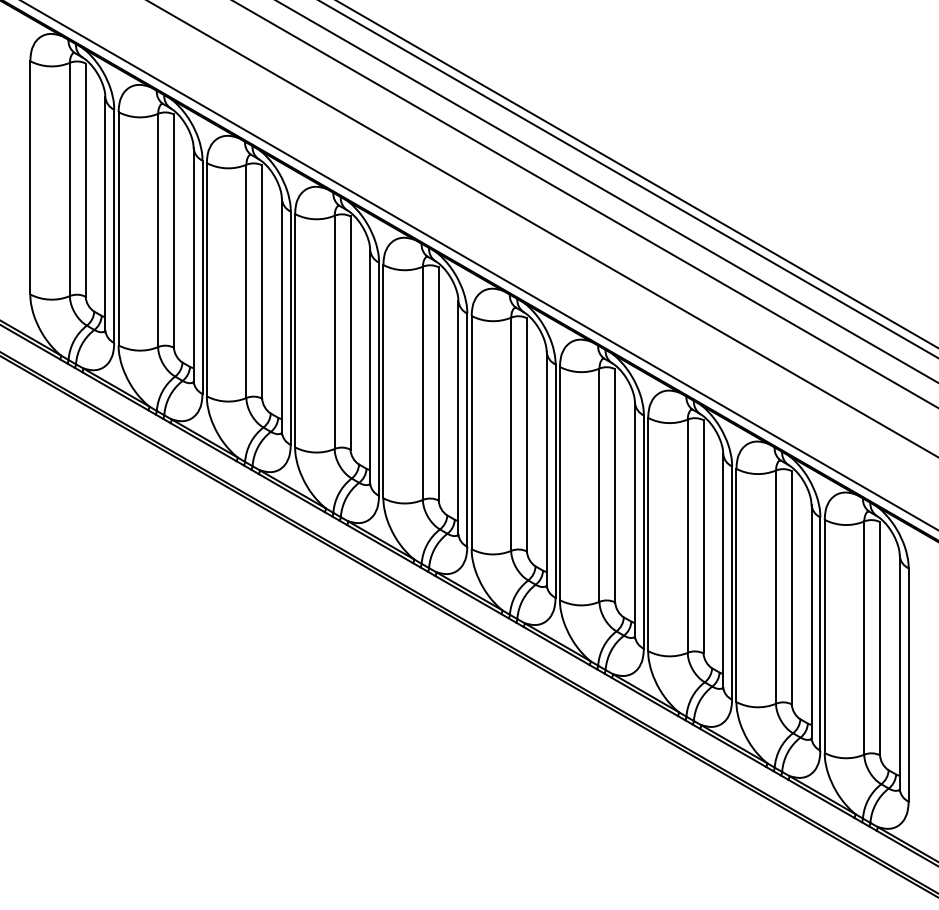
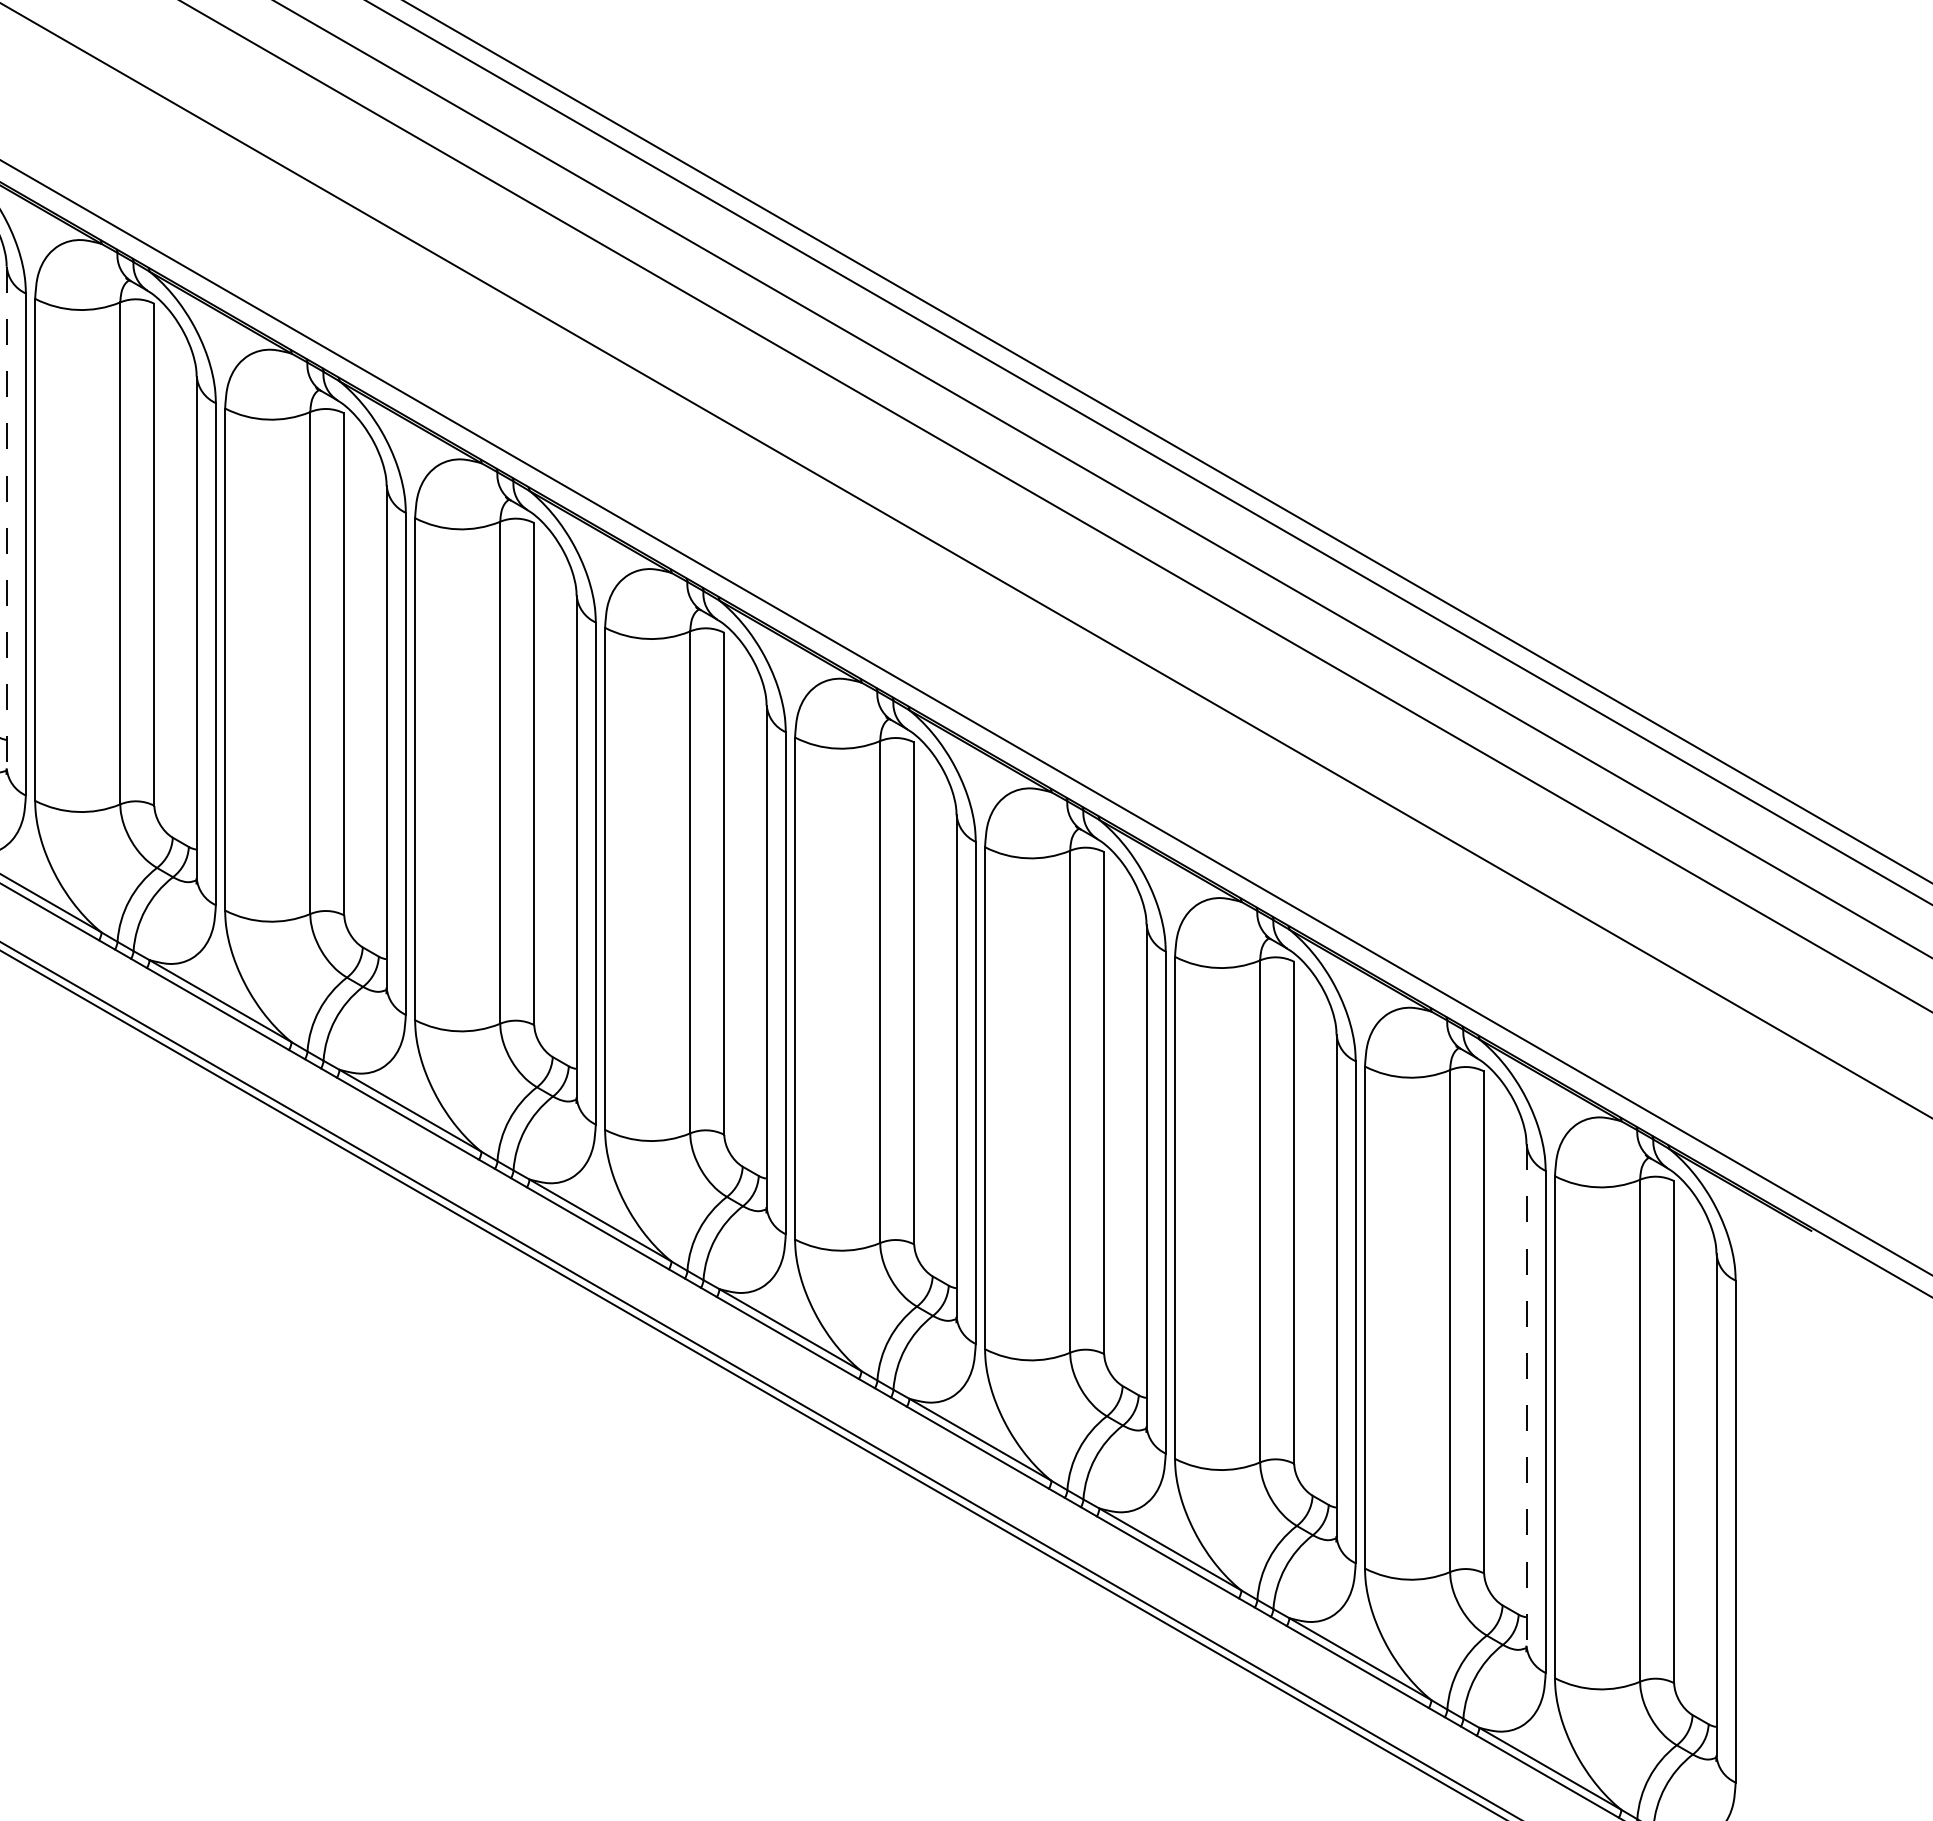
line: (105, 213) -> (7, 516), solid -> dashed
line: (811, 621) -> (1526, 1395), solid -> dashed

